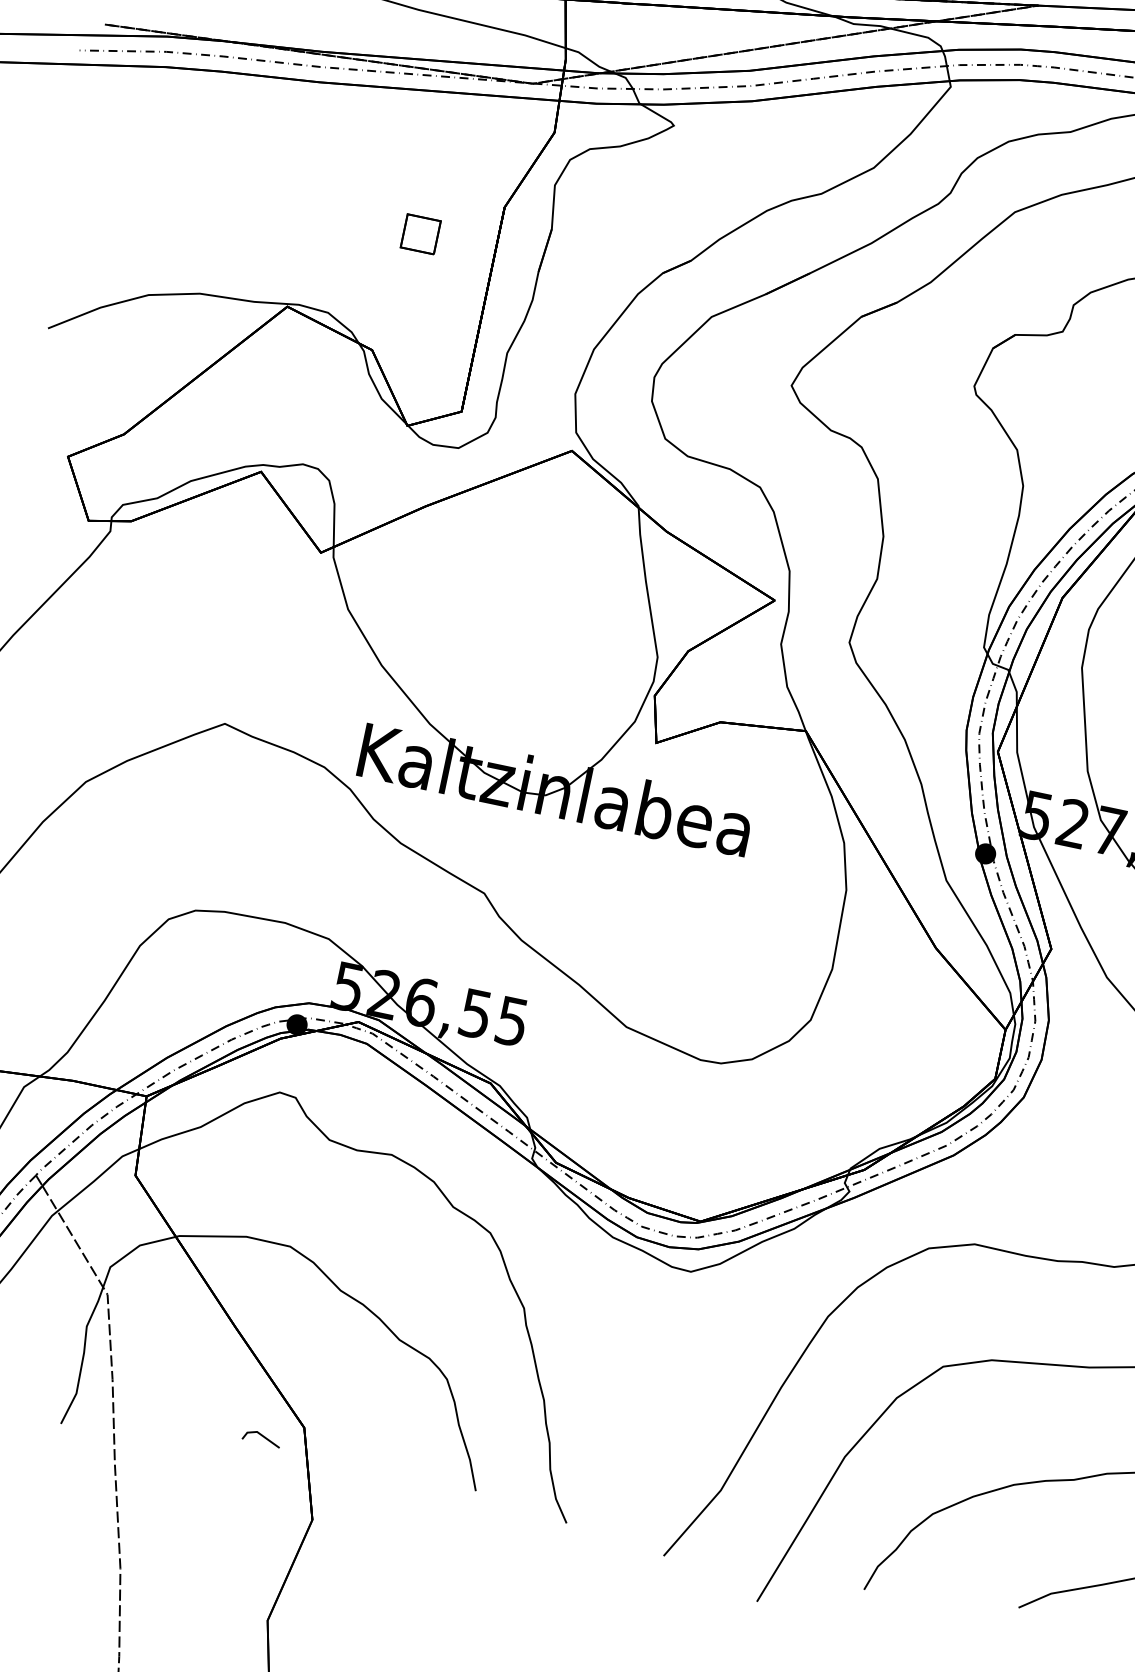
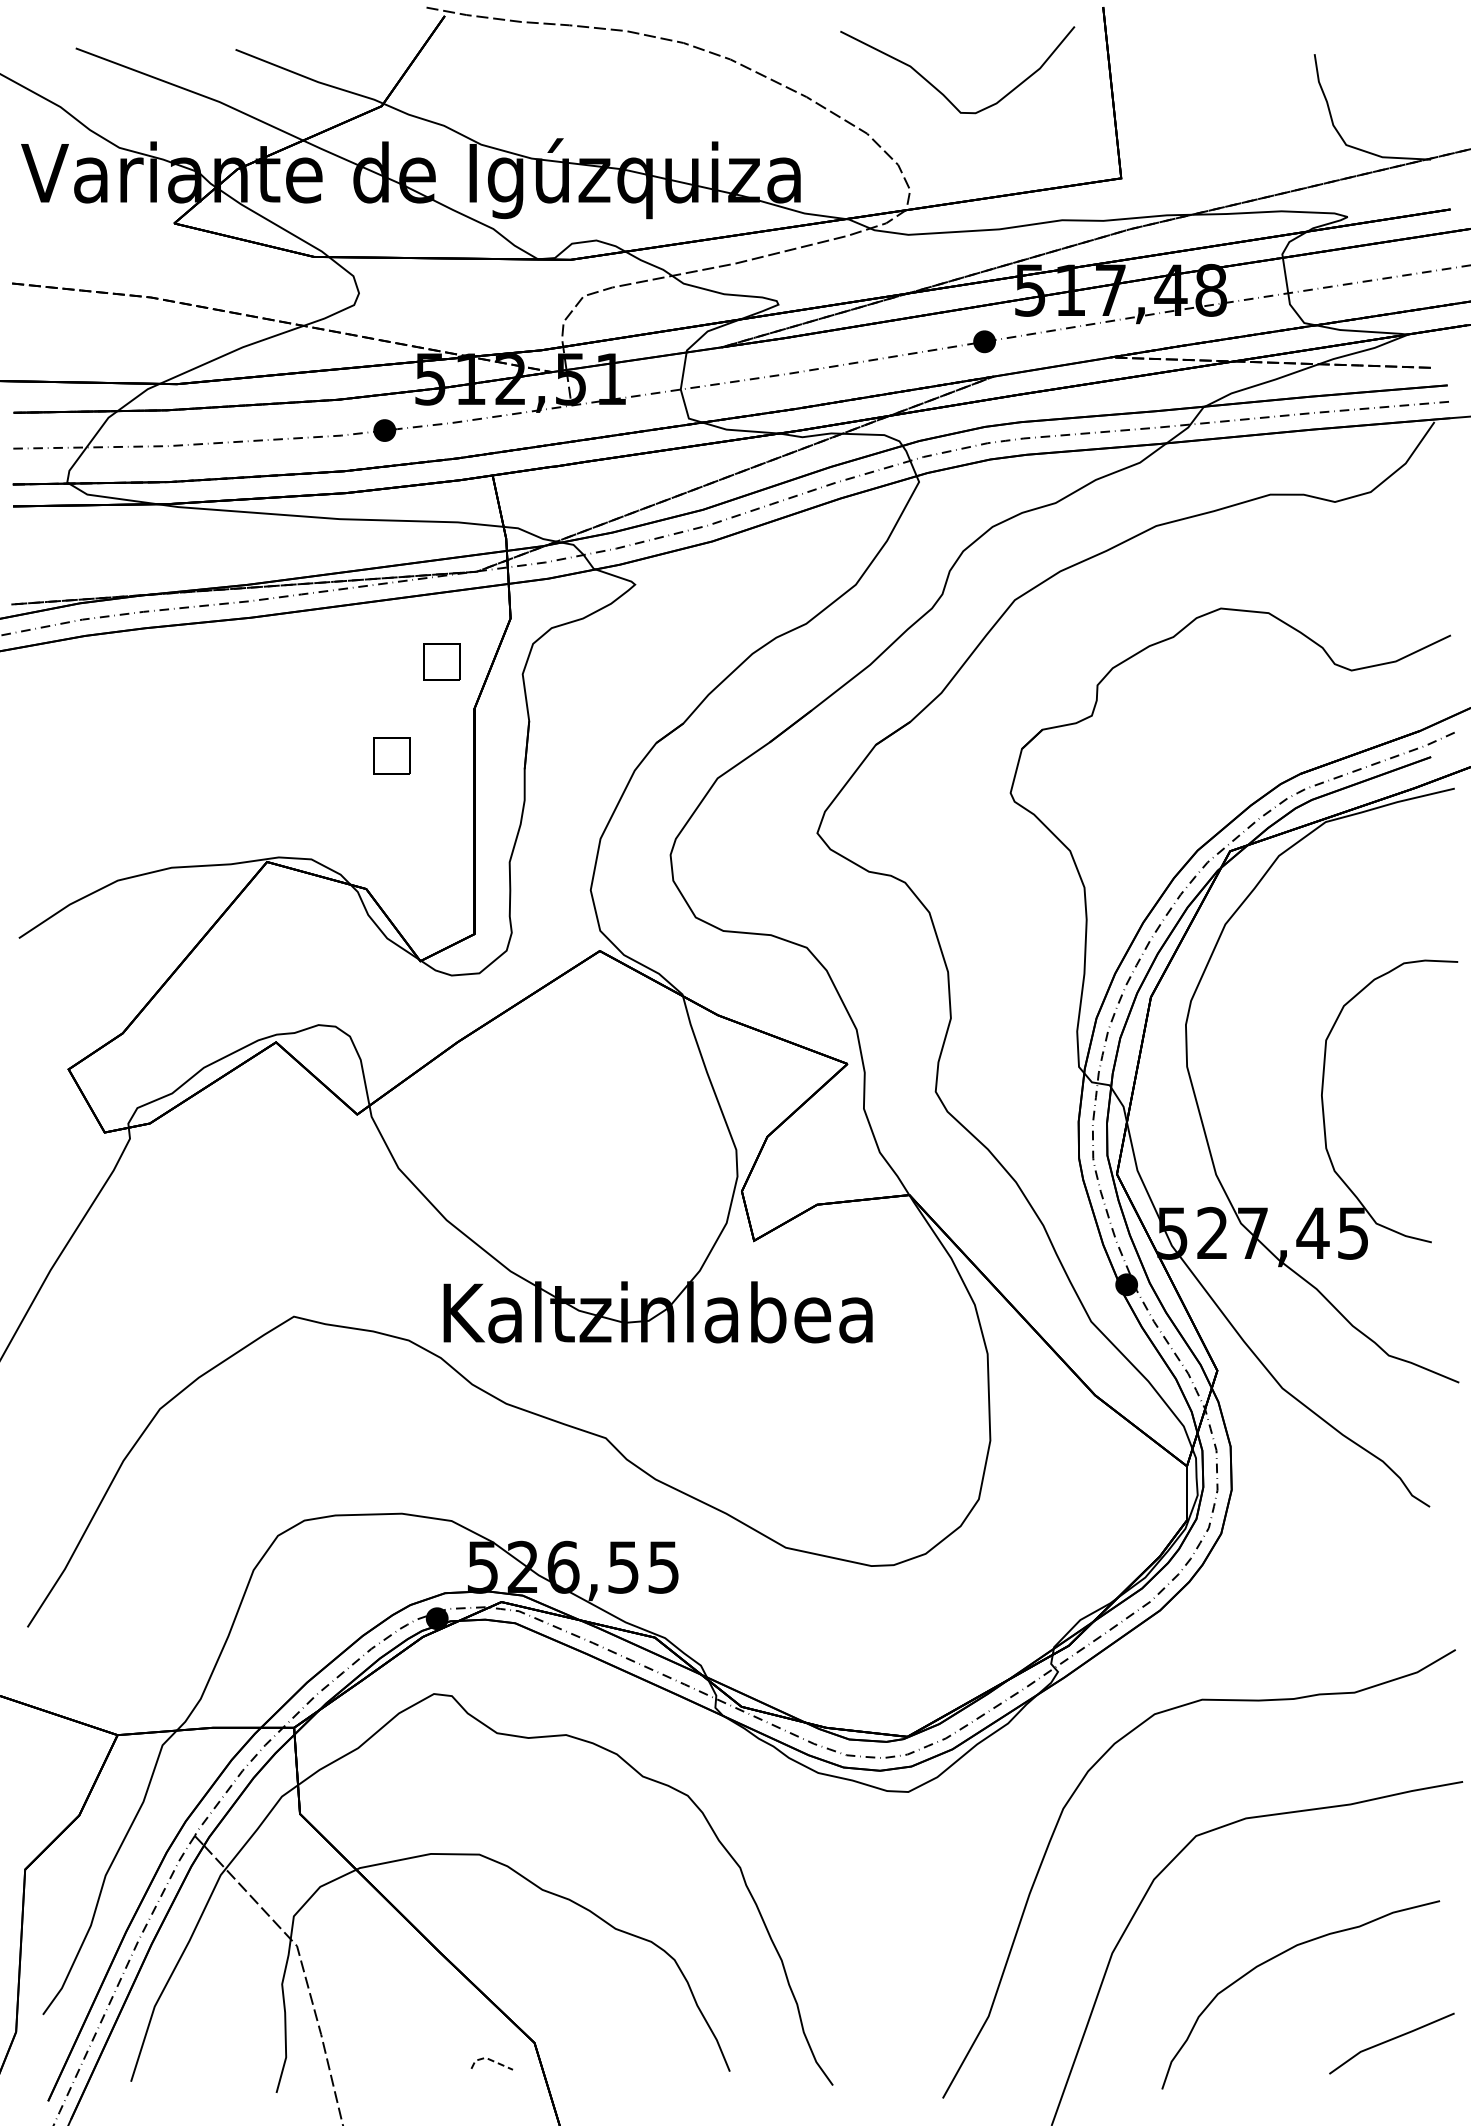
part: (483, 158) -> (441, 661), added
line: (260, 1434) -> (489, 2059), solid -> dashed

